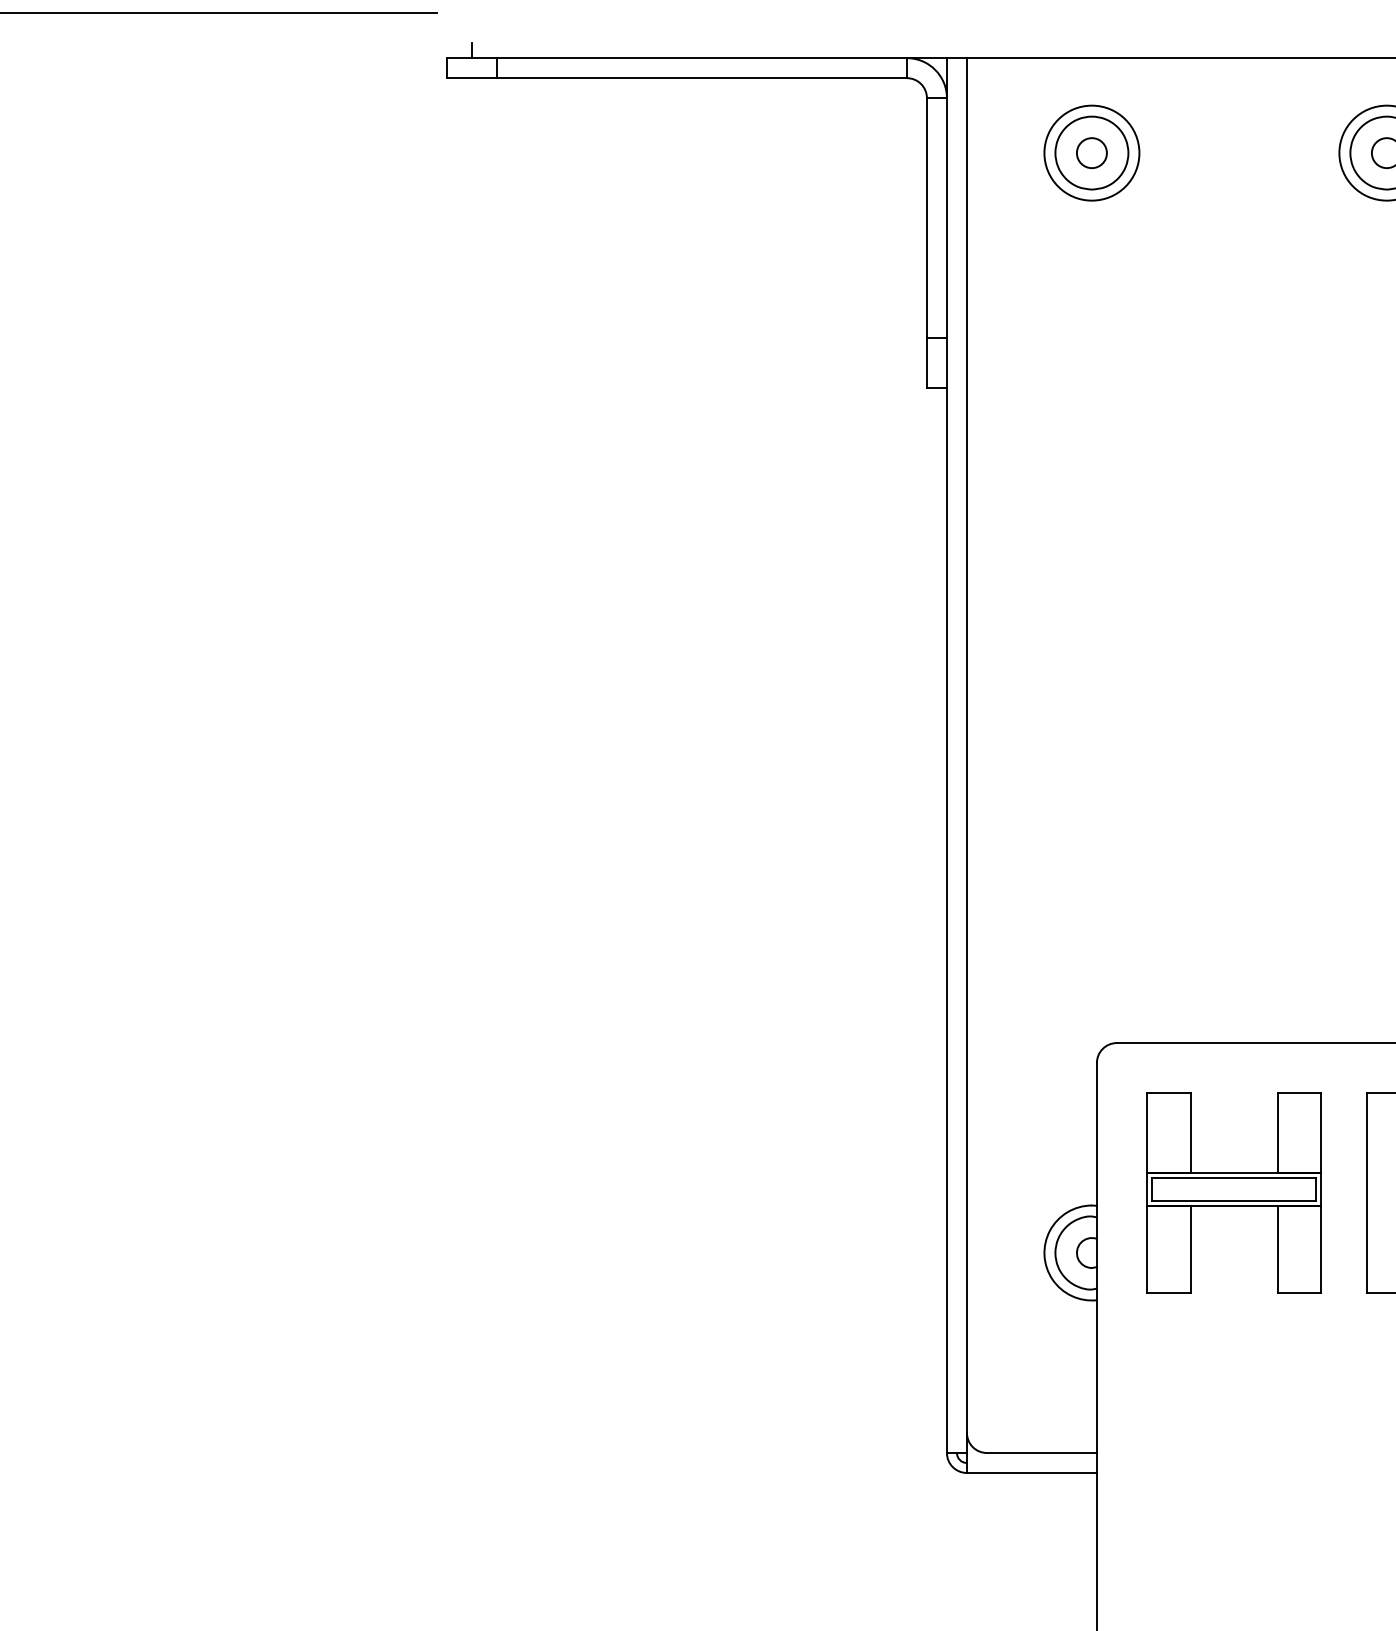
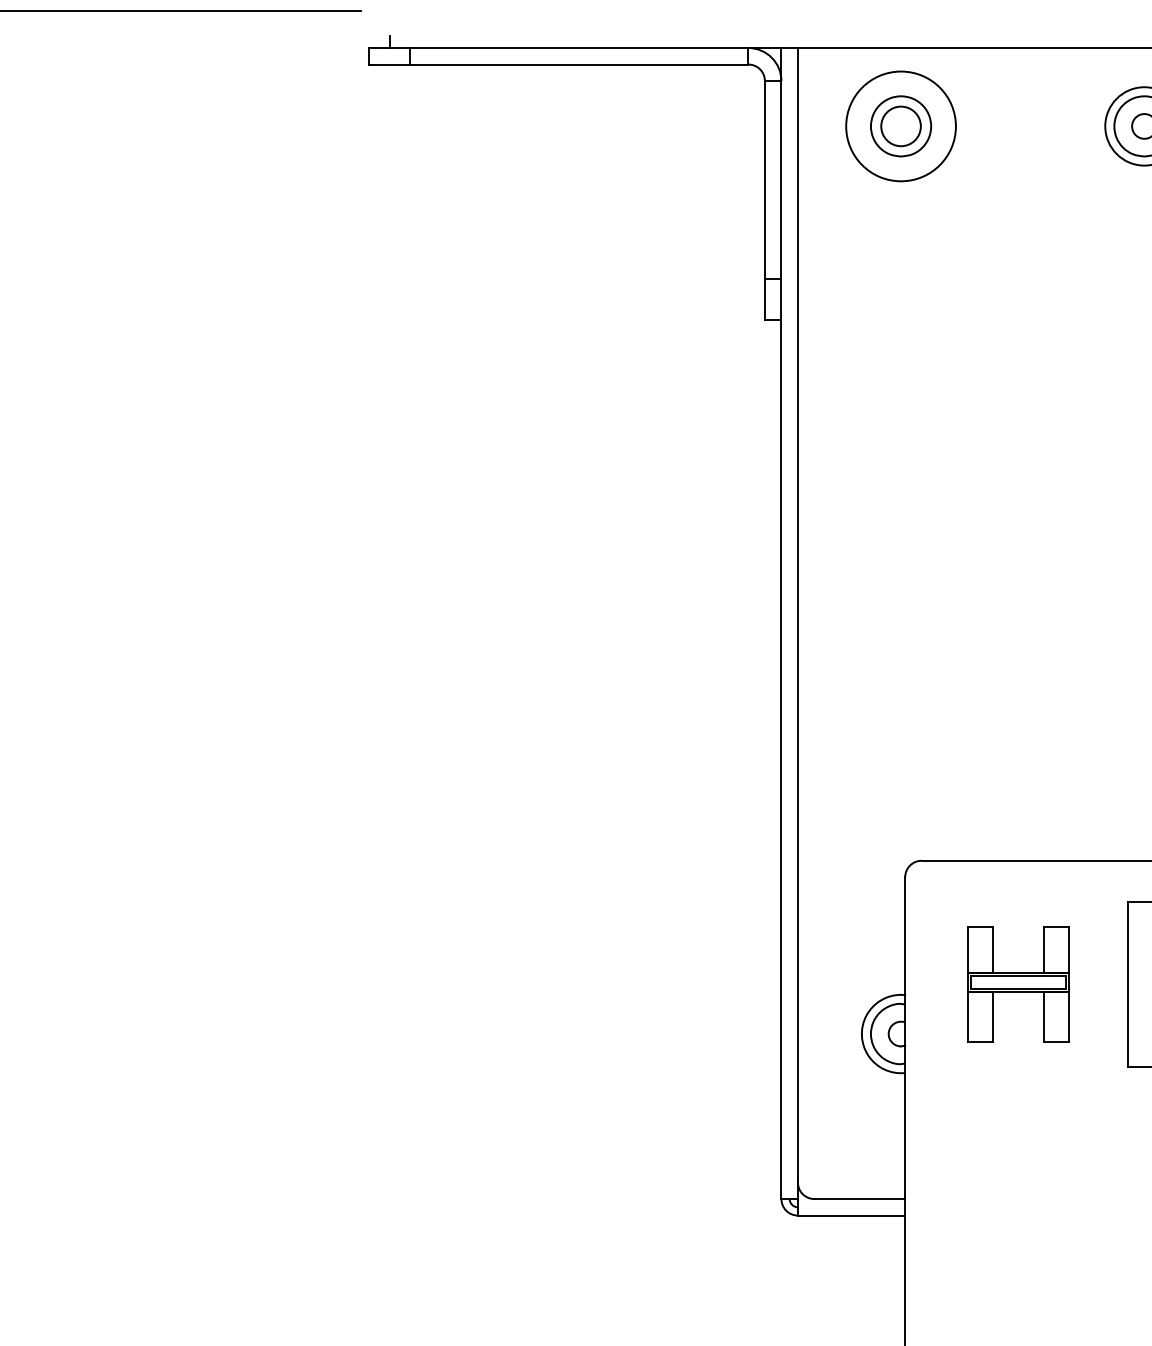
circle: (1091, 152) -> (900, 125), size x1.4
circle: (1091, 153) -> (900, 126), size x1.6
part: (1233, 1192) -> (1017, 984), size x0.7

